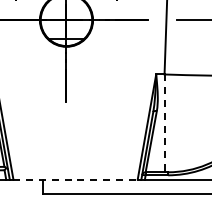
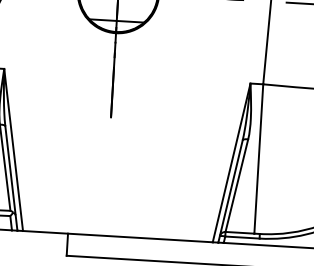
line: (164, 123) -> (258, 159), dashed -> solid
line: (76, 179) -> (119, 236), dashed -> solid

